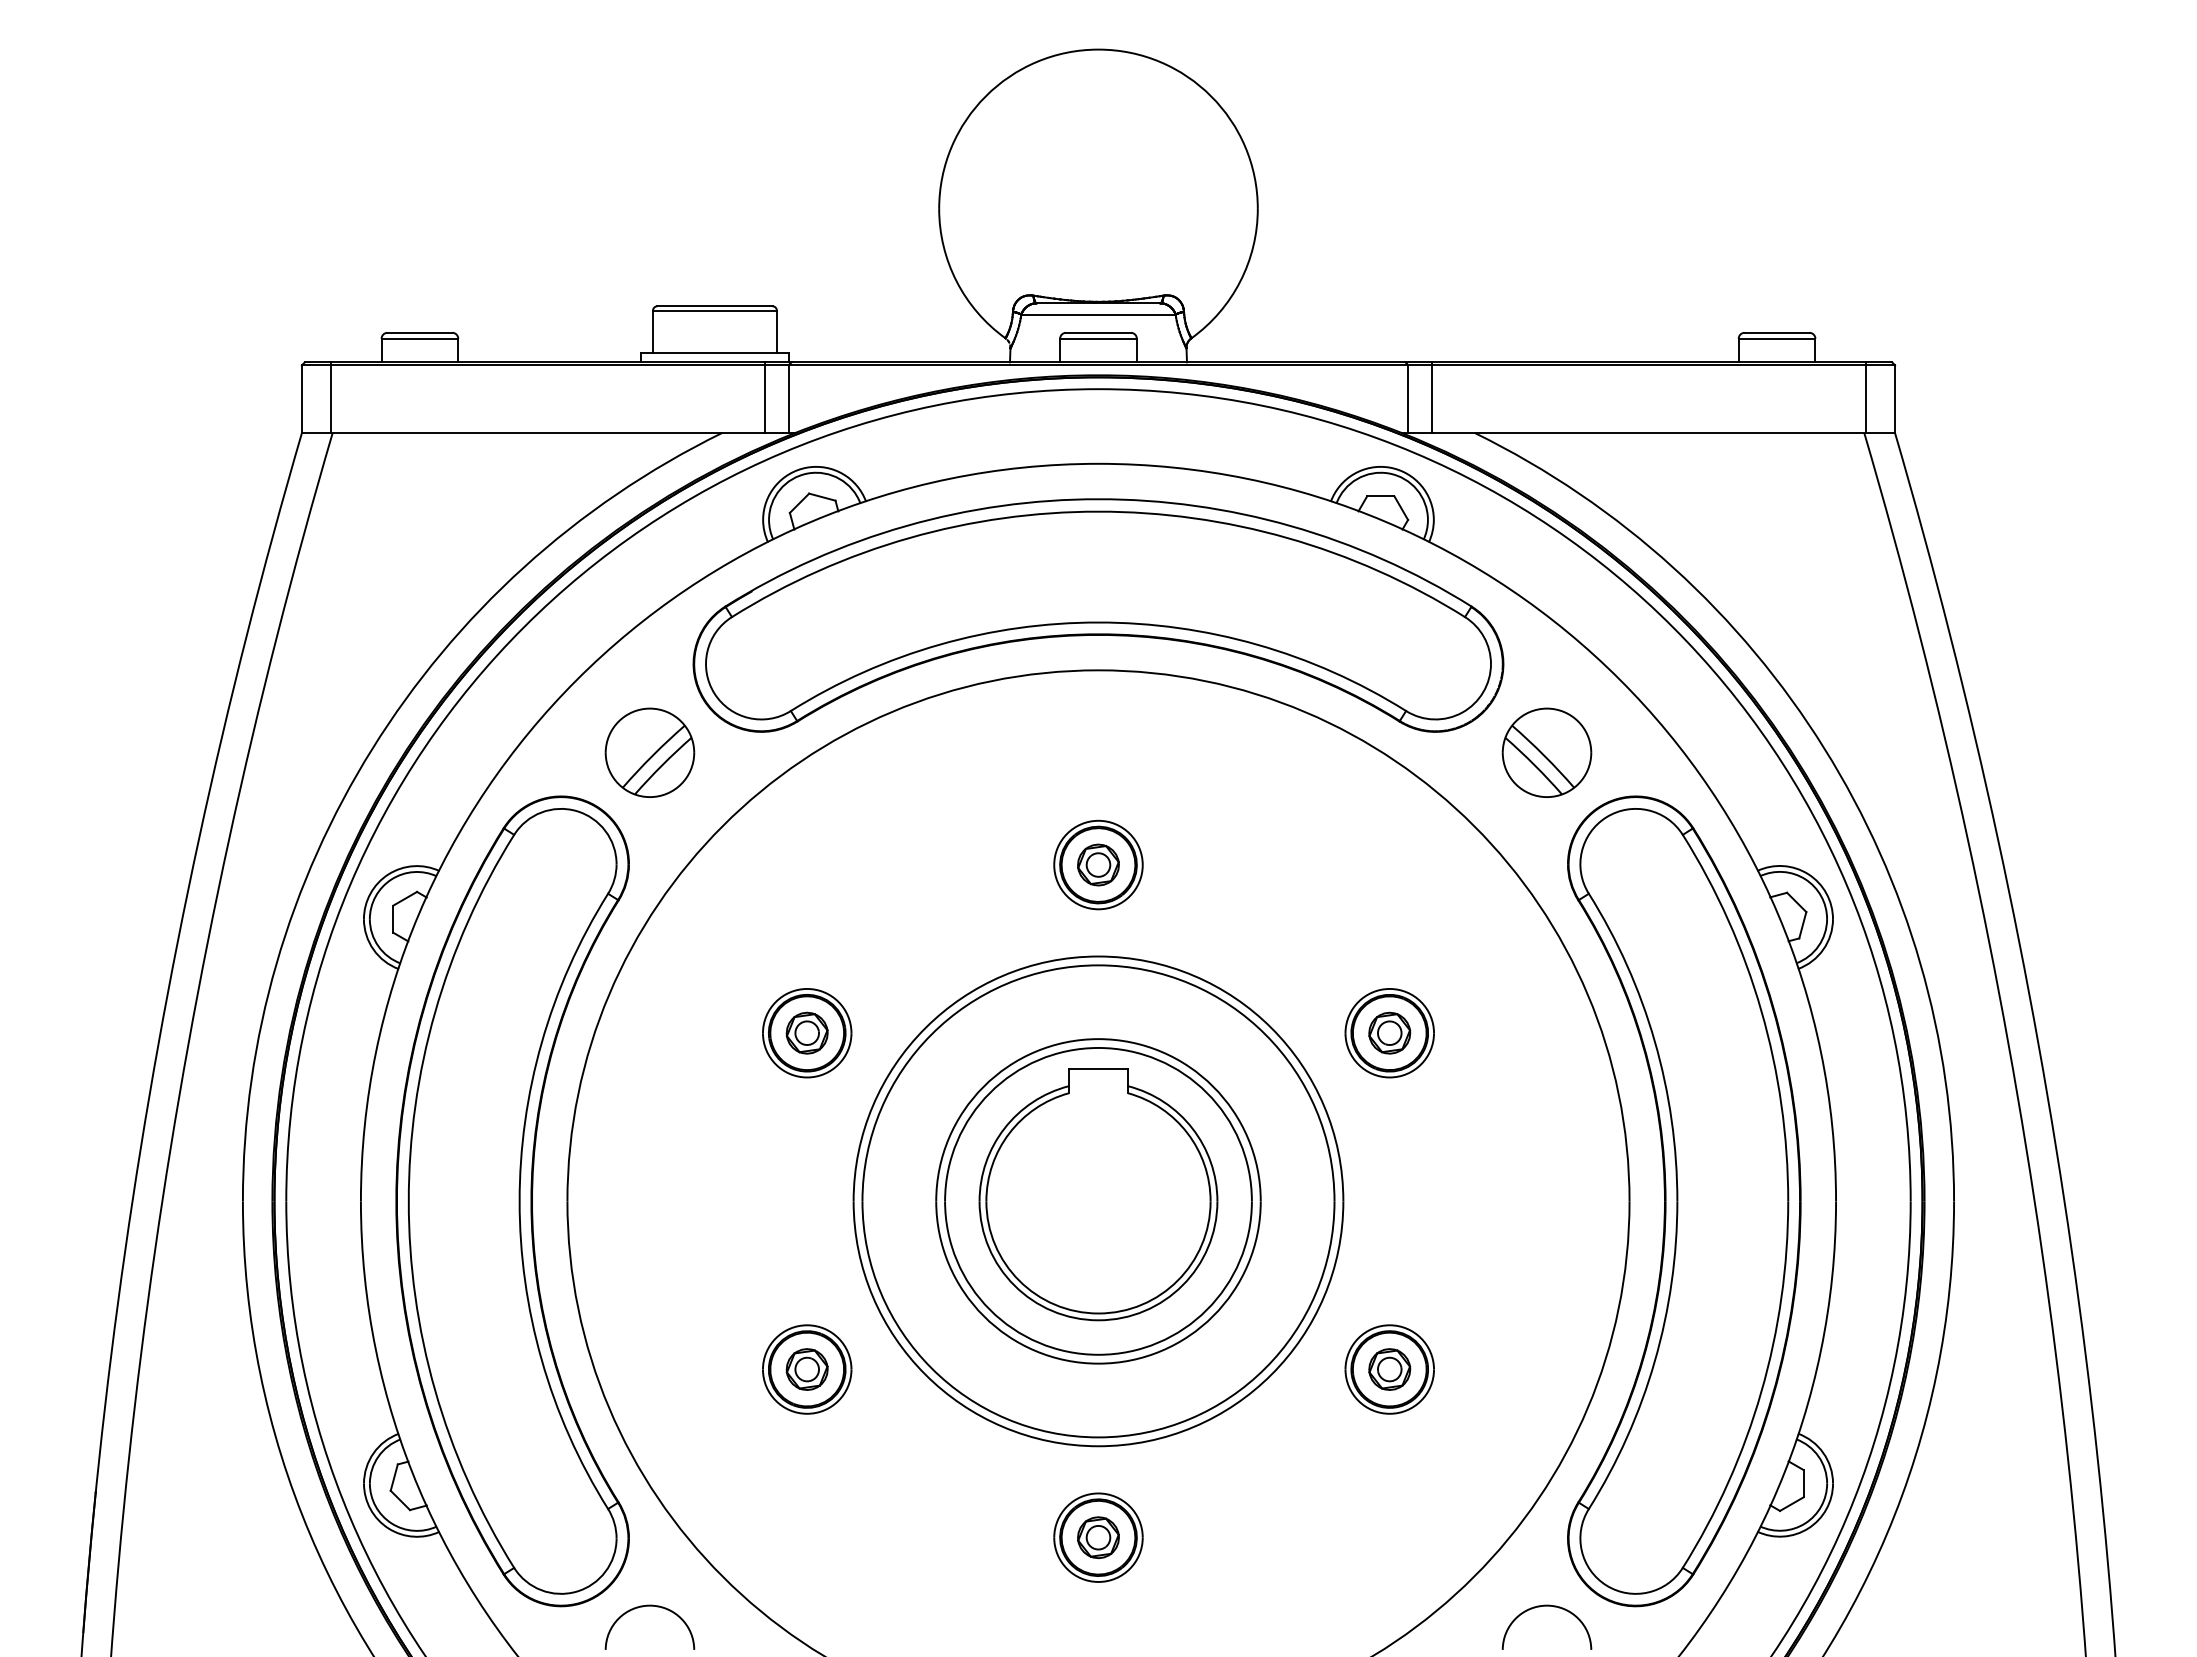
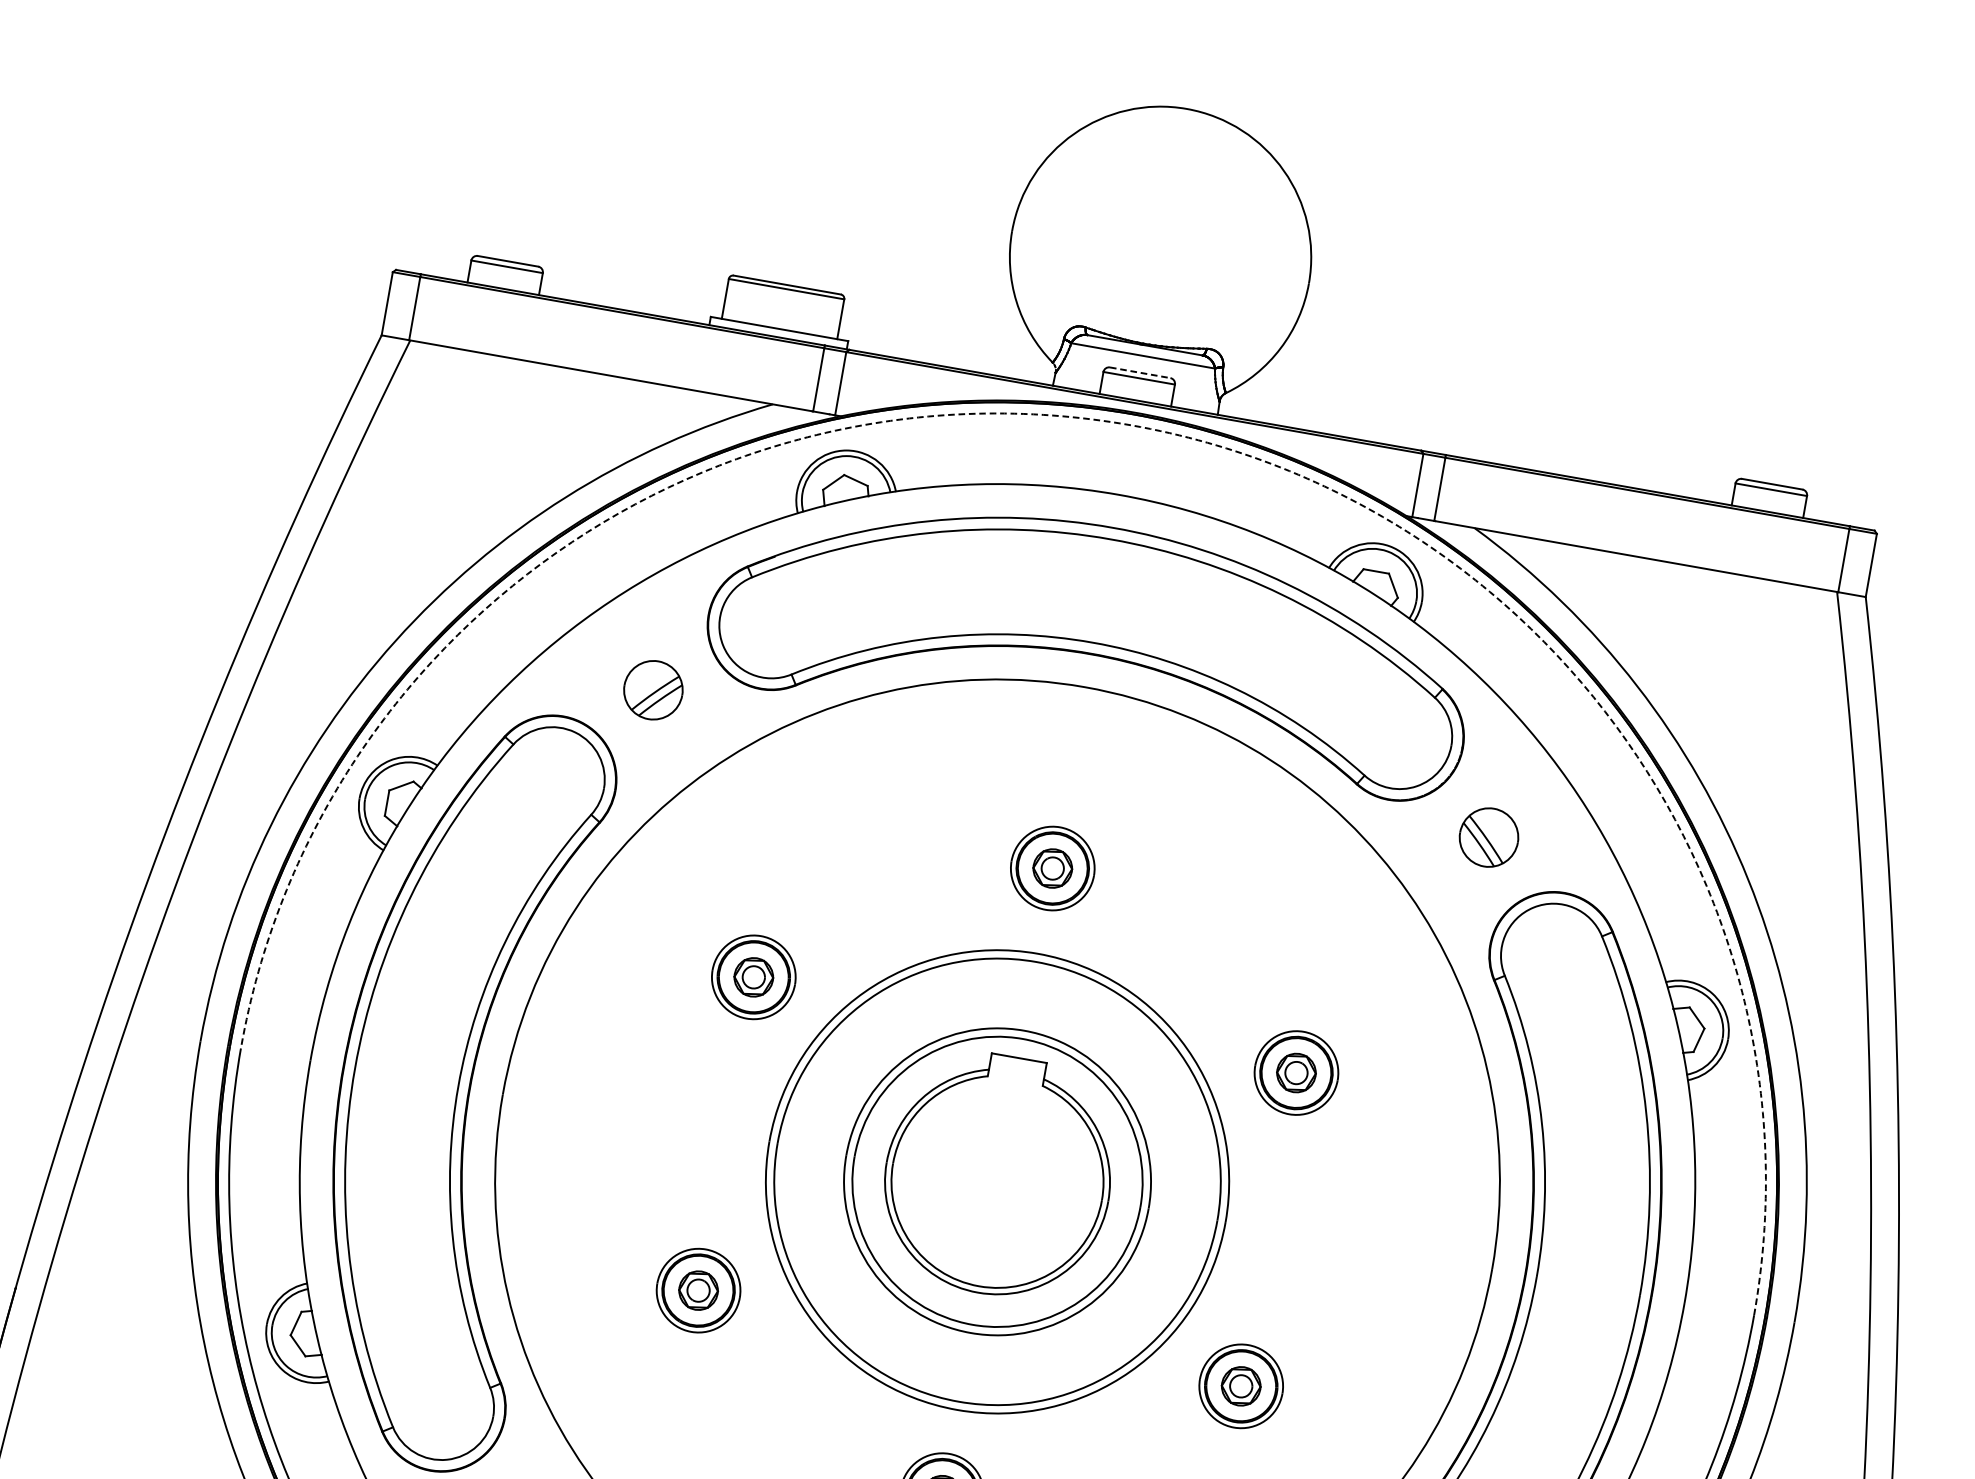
line: (1098, 332) -> (1140, 372), solid -> dashed
arc: (1098, 389) -> (1130, 425), solid -> dashed
part: (649, 752) -> (653, 689), size x0.7
part: (1546, 752) -> (1488, 837), size x0.7

